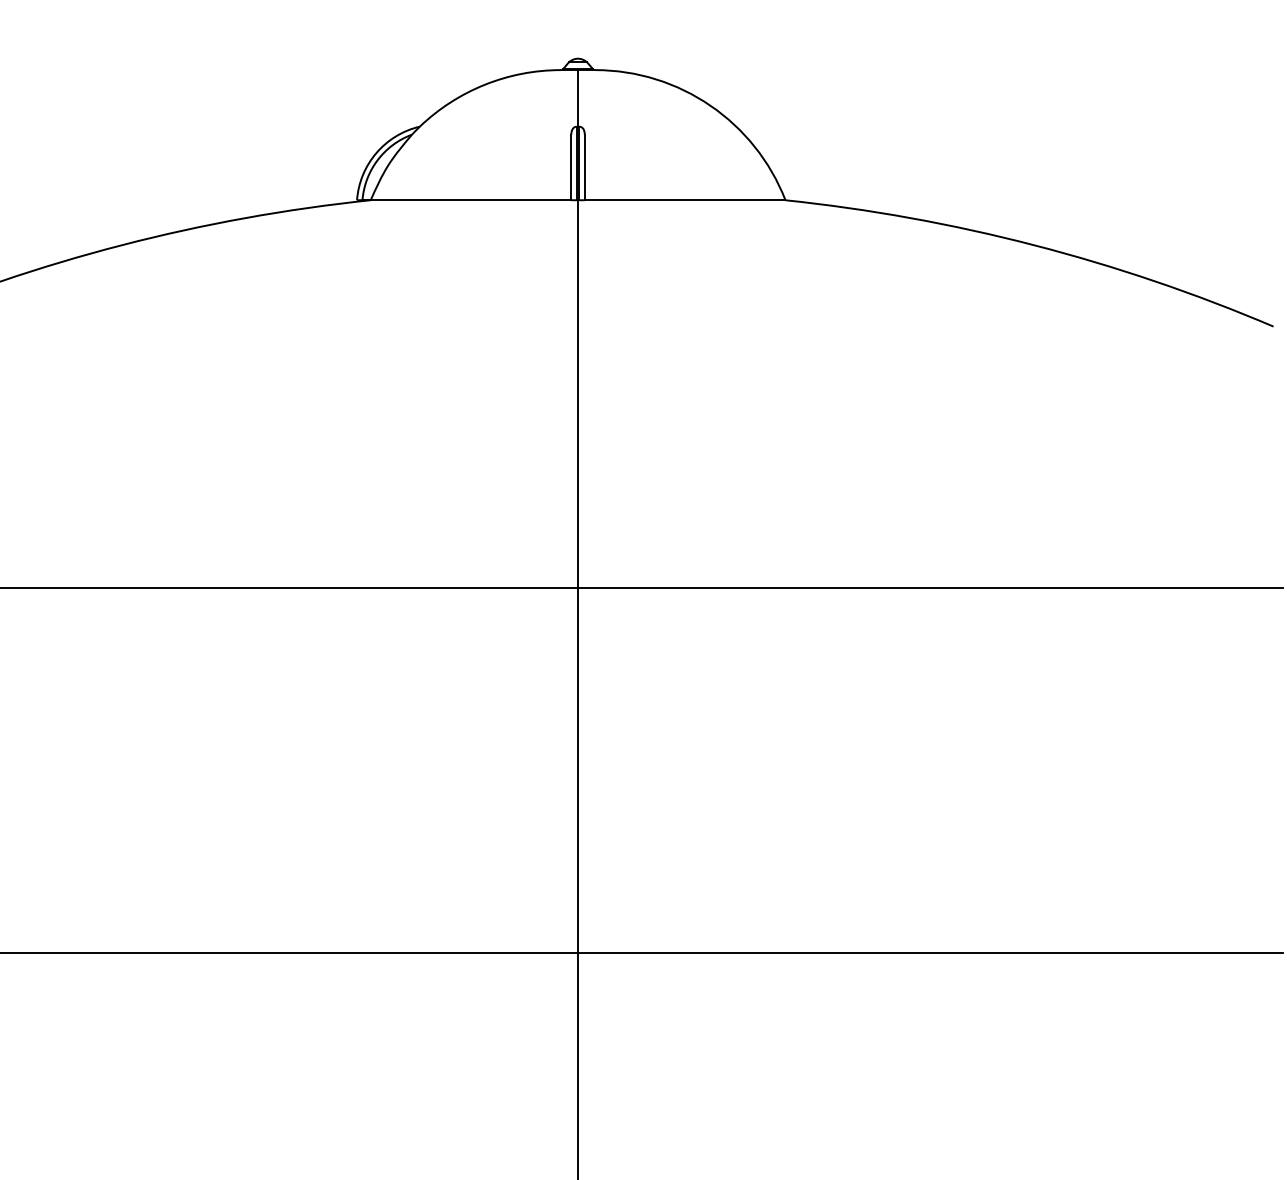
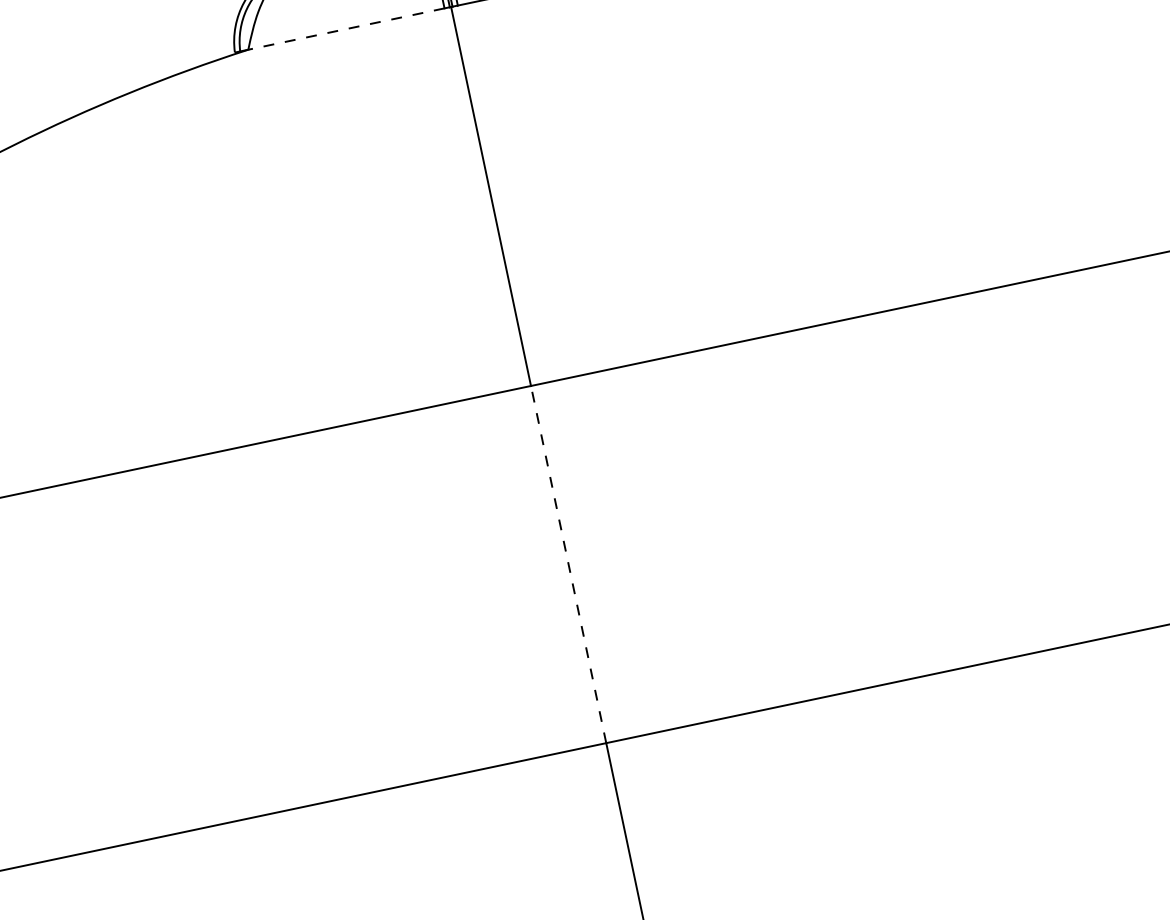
line: (470, 200) -> (345, 29), solid -> dashed
line: (578, 770) -> (569, 564), solid -> dashed

